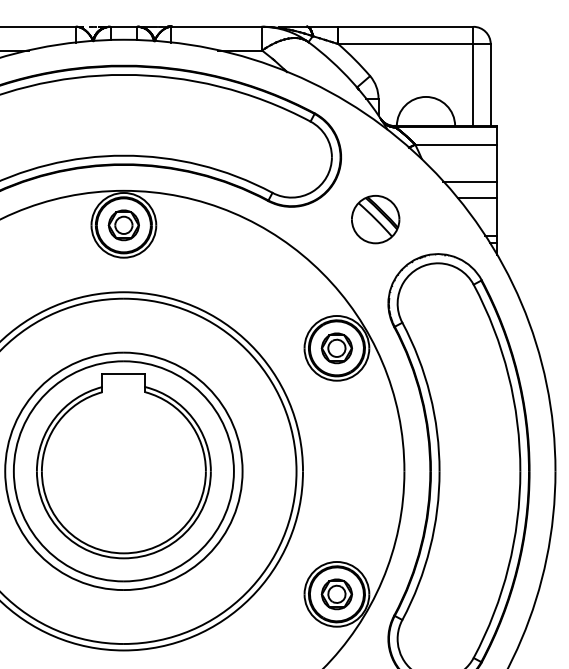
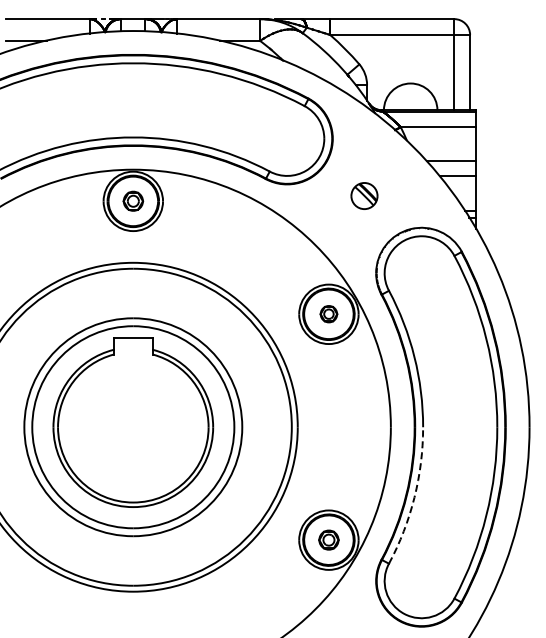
part: (375, 218) -> (364, 195), size x0.6
part: (124, 224) -> (133, 200), size x0.7
part: (336, 347) -> (328, 313), size x0.6
arc: (430, 547) -> (414, 497), solid -> dashed
part: (336, 593) -> (328, 539), size x0.7

